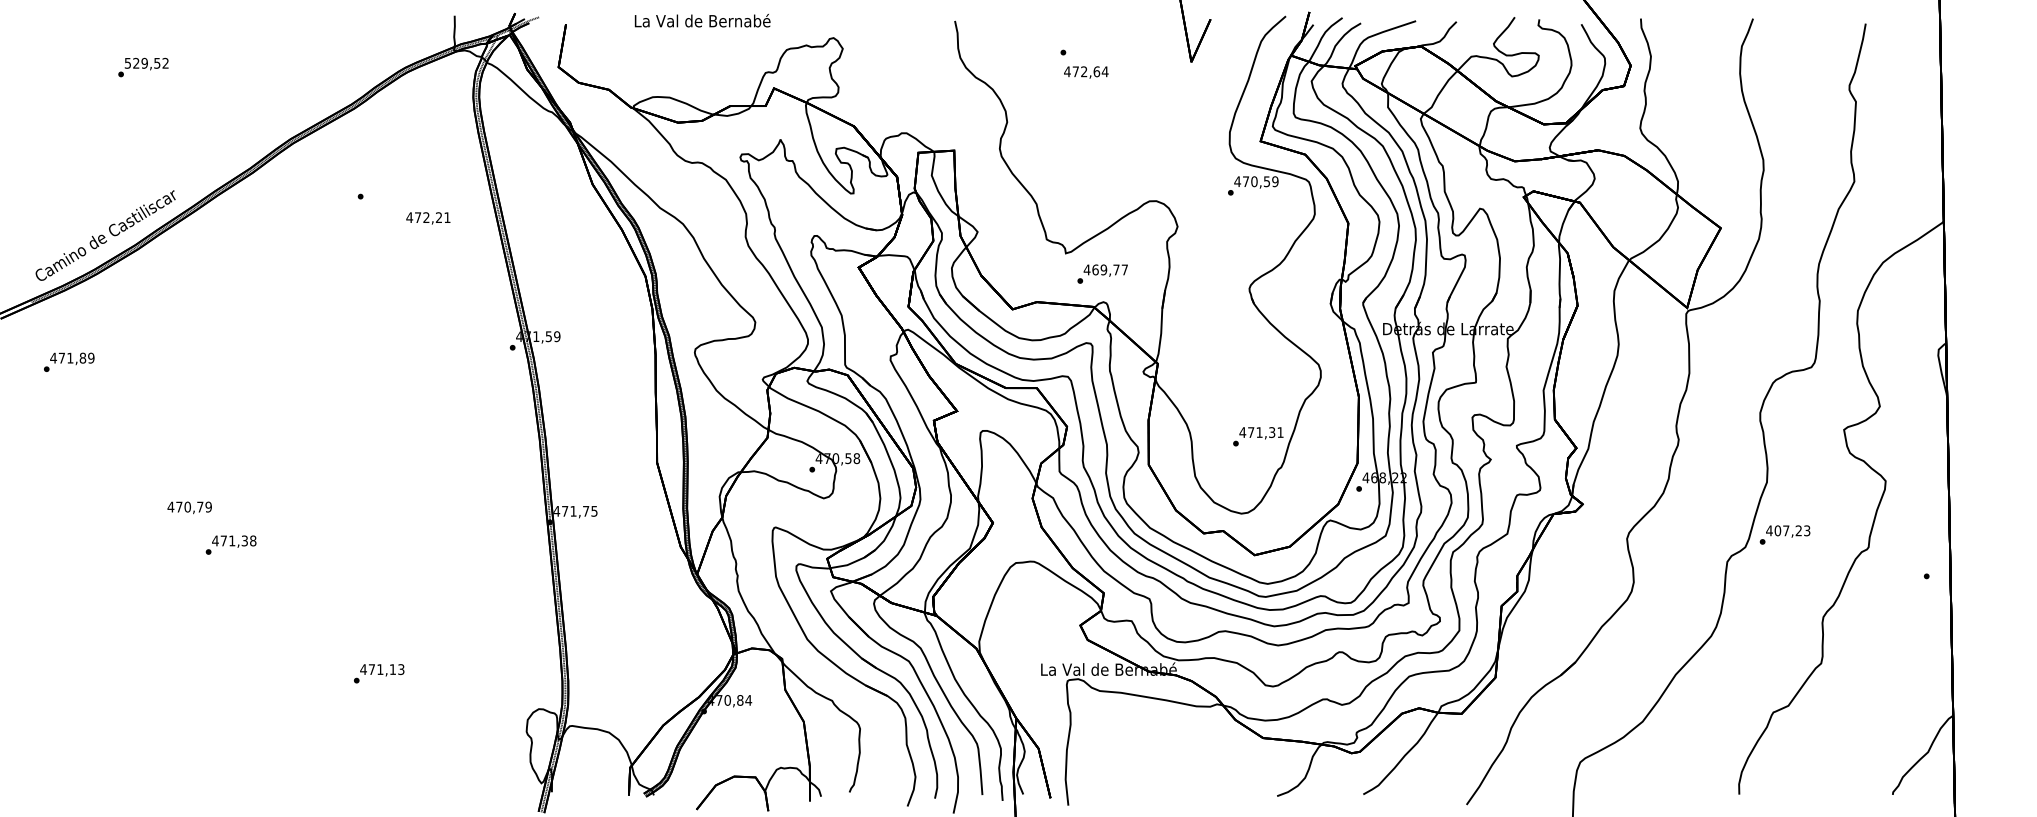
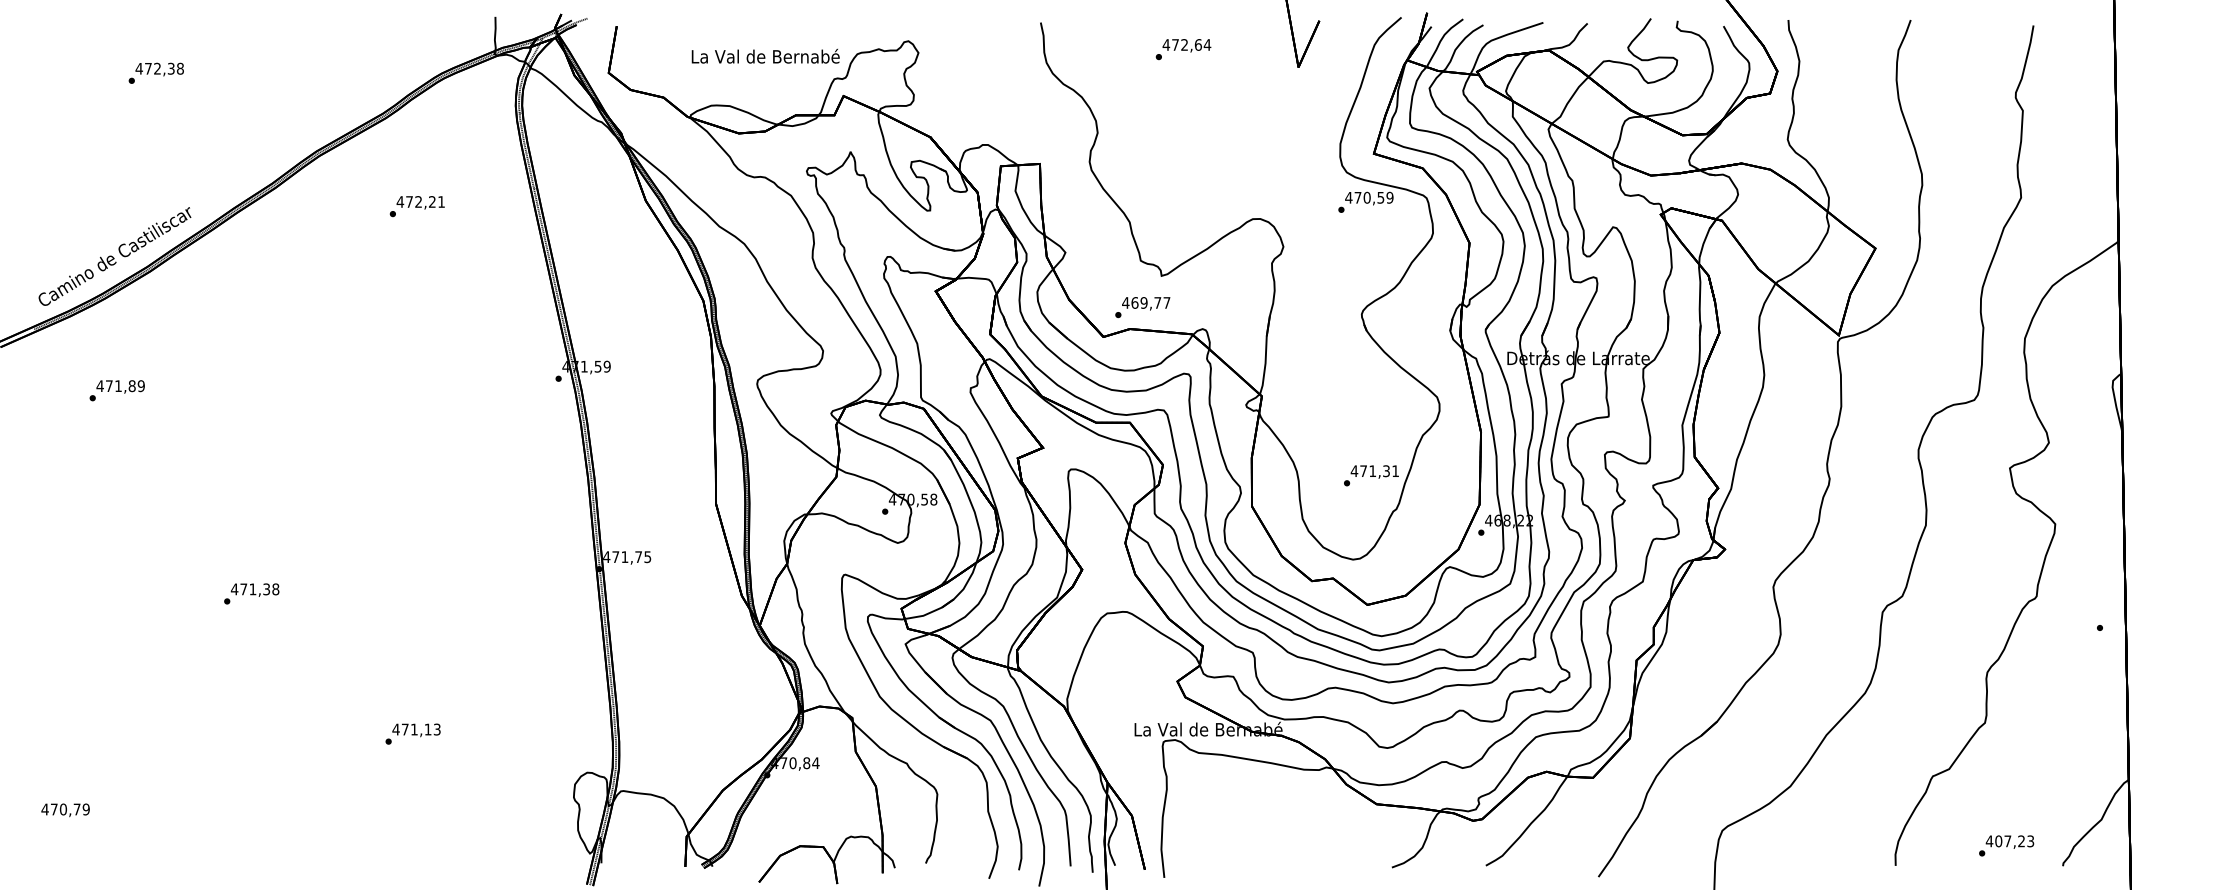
text: (702, 19) -> (765, 55), moved
text: (146, 63) -> (159, 68), 529,52 -> 472,38
text: (1085, 72) -> (1186, 45), moved
text: (428, 218) -> (420, 202), moved
text: (1102, 274) -> (1142, 307), moved
text: (68, 362) -> (116, 390), moved
text: (189, 508) -> (65, 810), moved
text: (1784, 534) -> (2006, 845), moved

